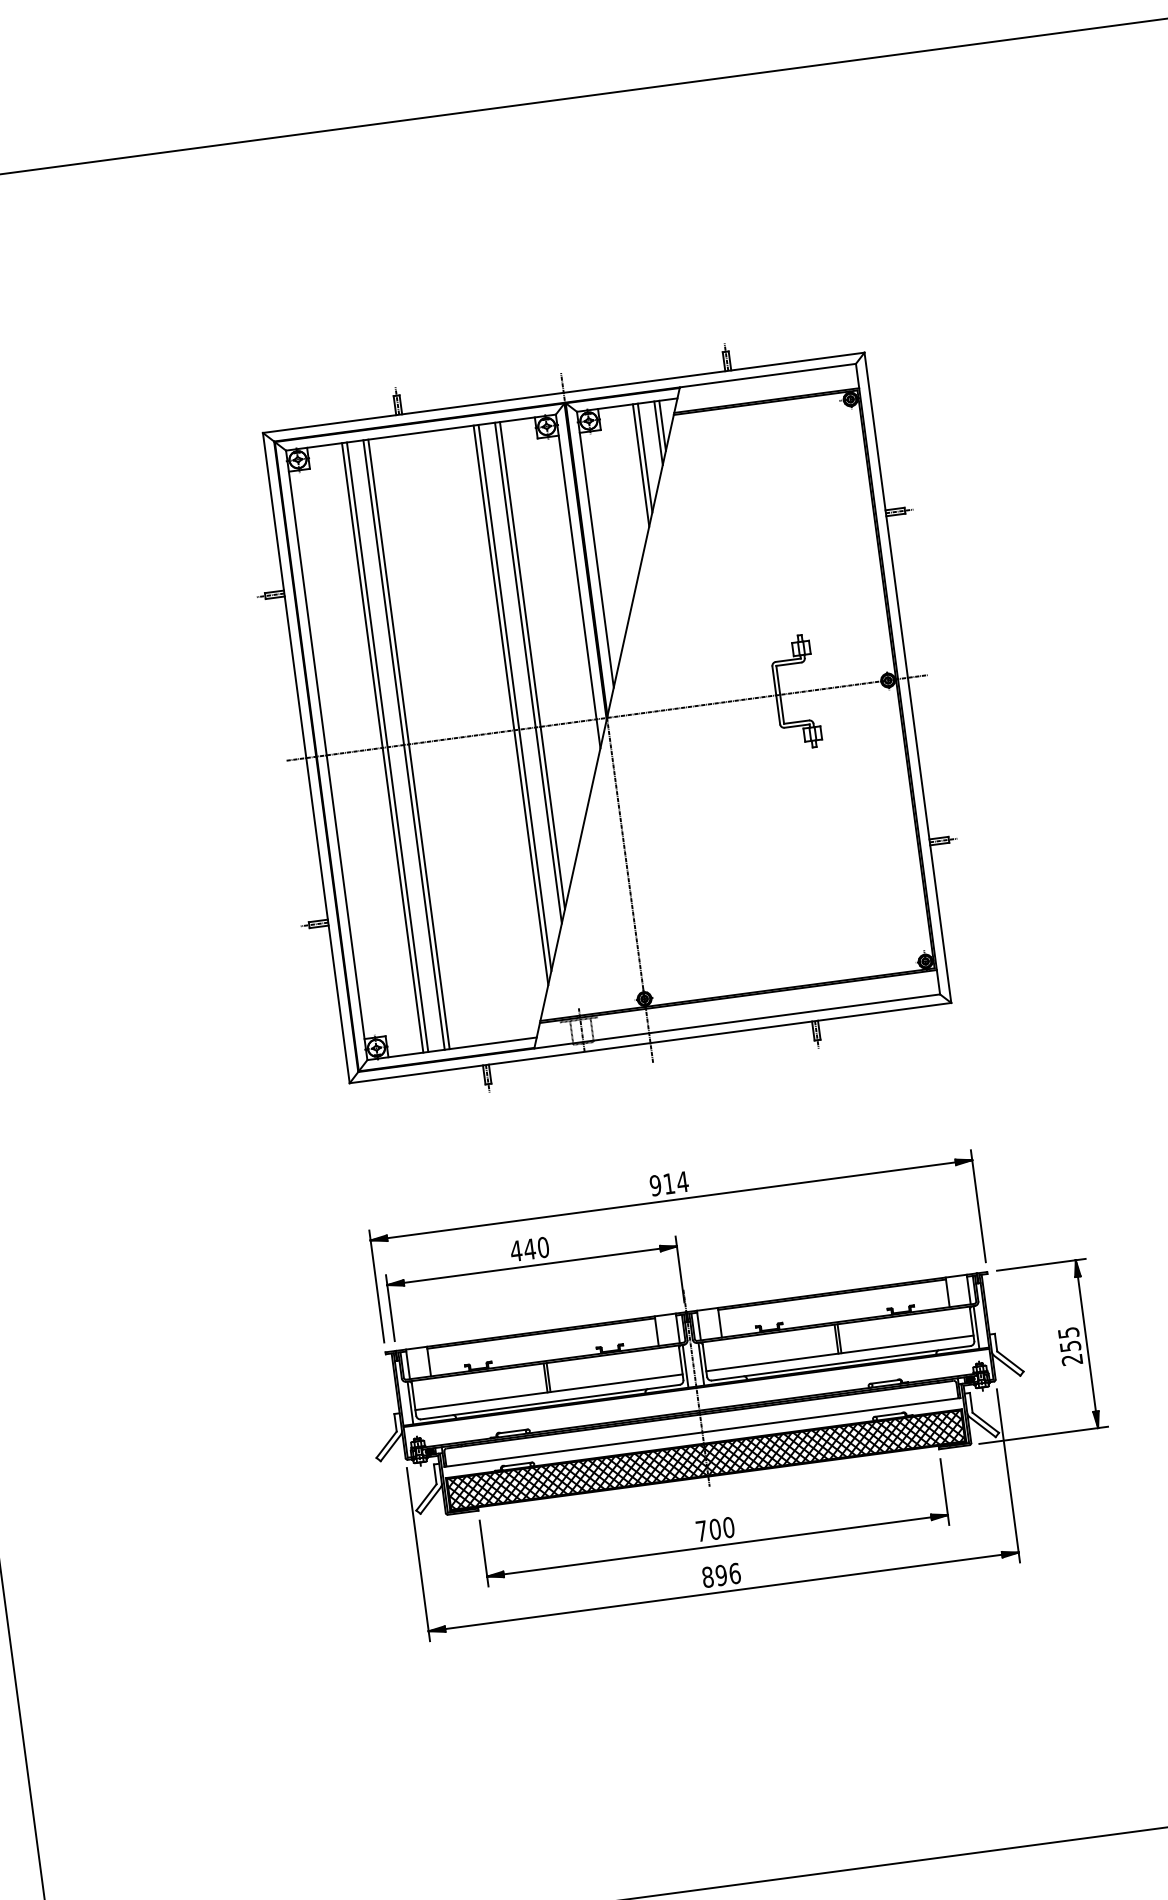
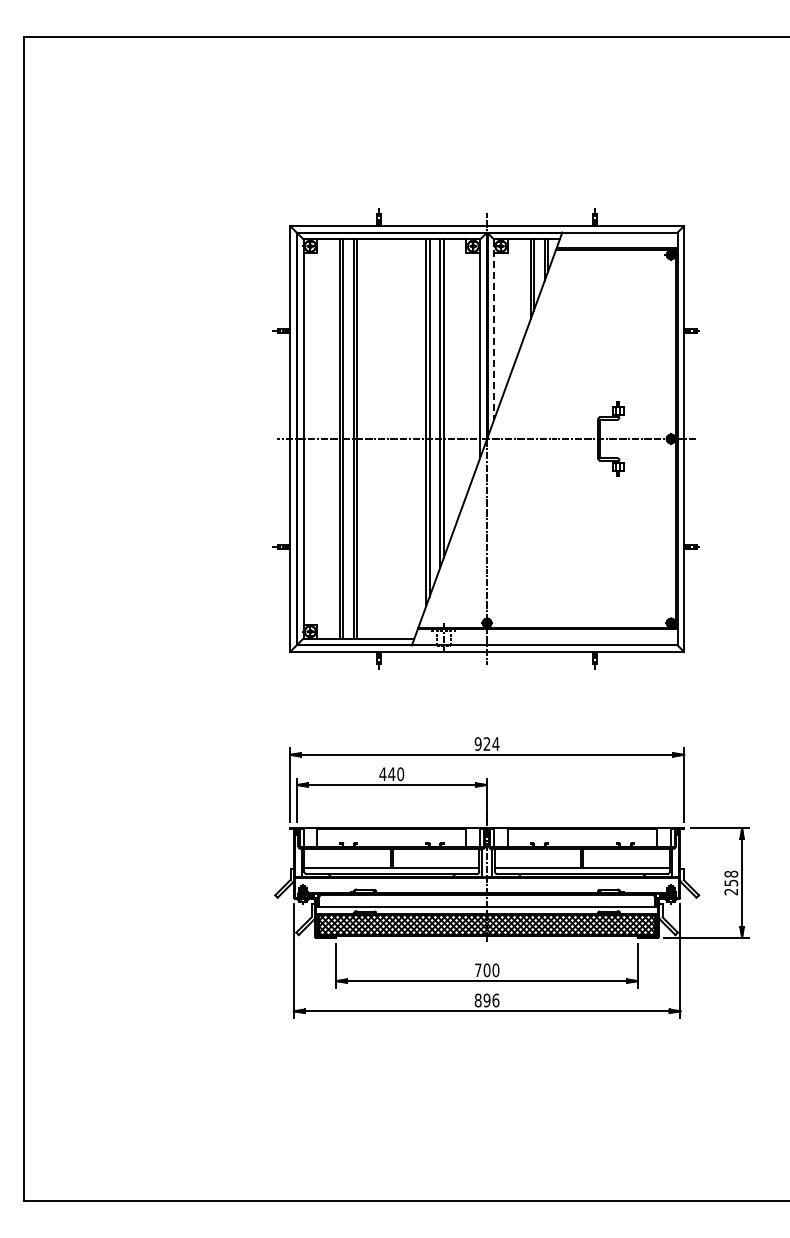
line: (596, 550) -> (494, 330), solid -> dashed
text: (668, 1183) -> (486, 743), 914 -> 924
text: (1068, 1331) -> (731, 873), 255 -> 258

